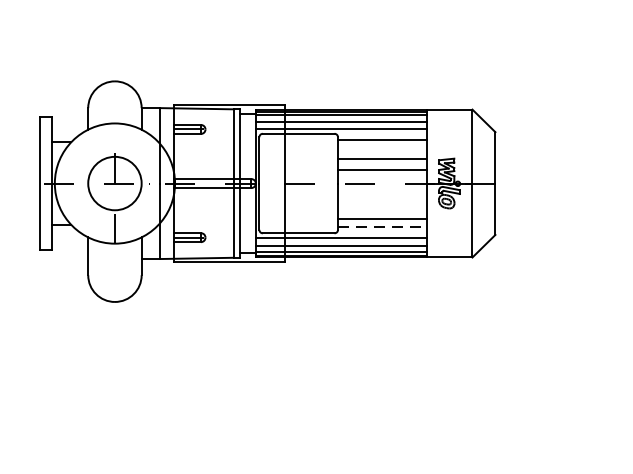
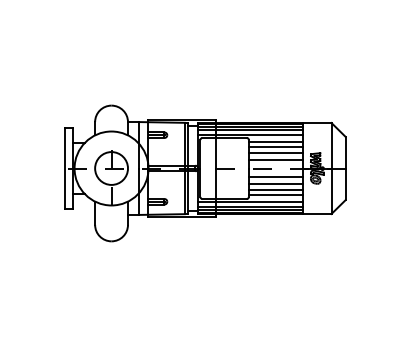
line: (381, 147) -> (275, 146), added
line: (381, 196) -> (275, 176), added
line: (381, 207) -> (275, 183), added
line: (383, 227) -> (276, 195), dashed -> solid

